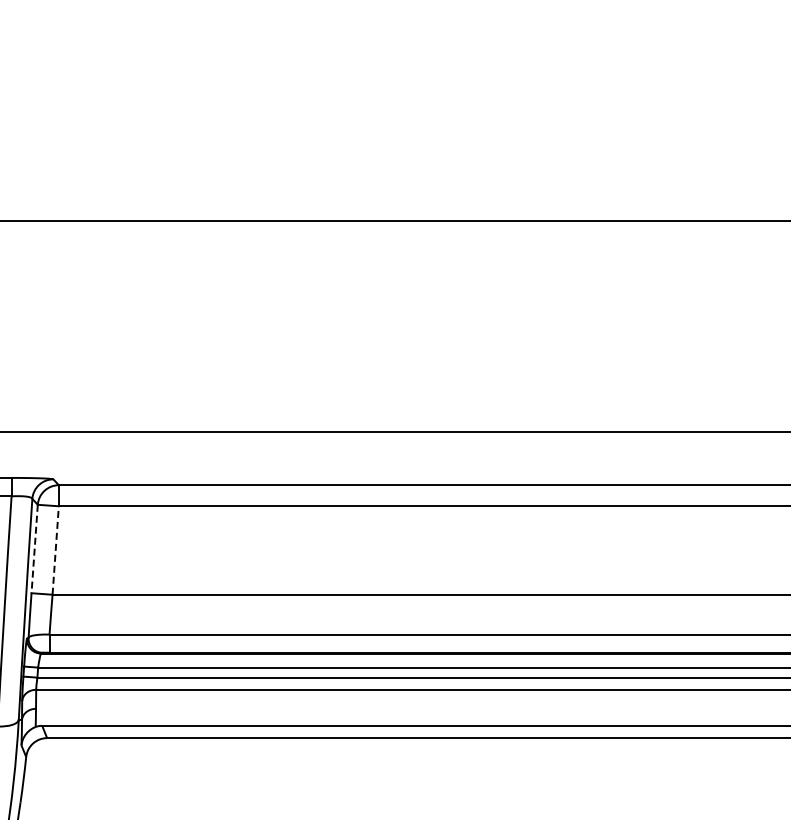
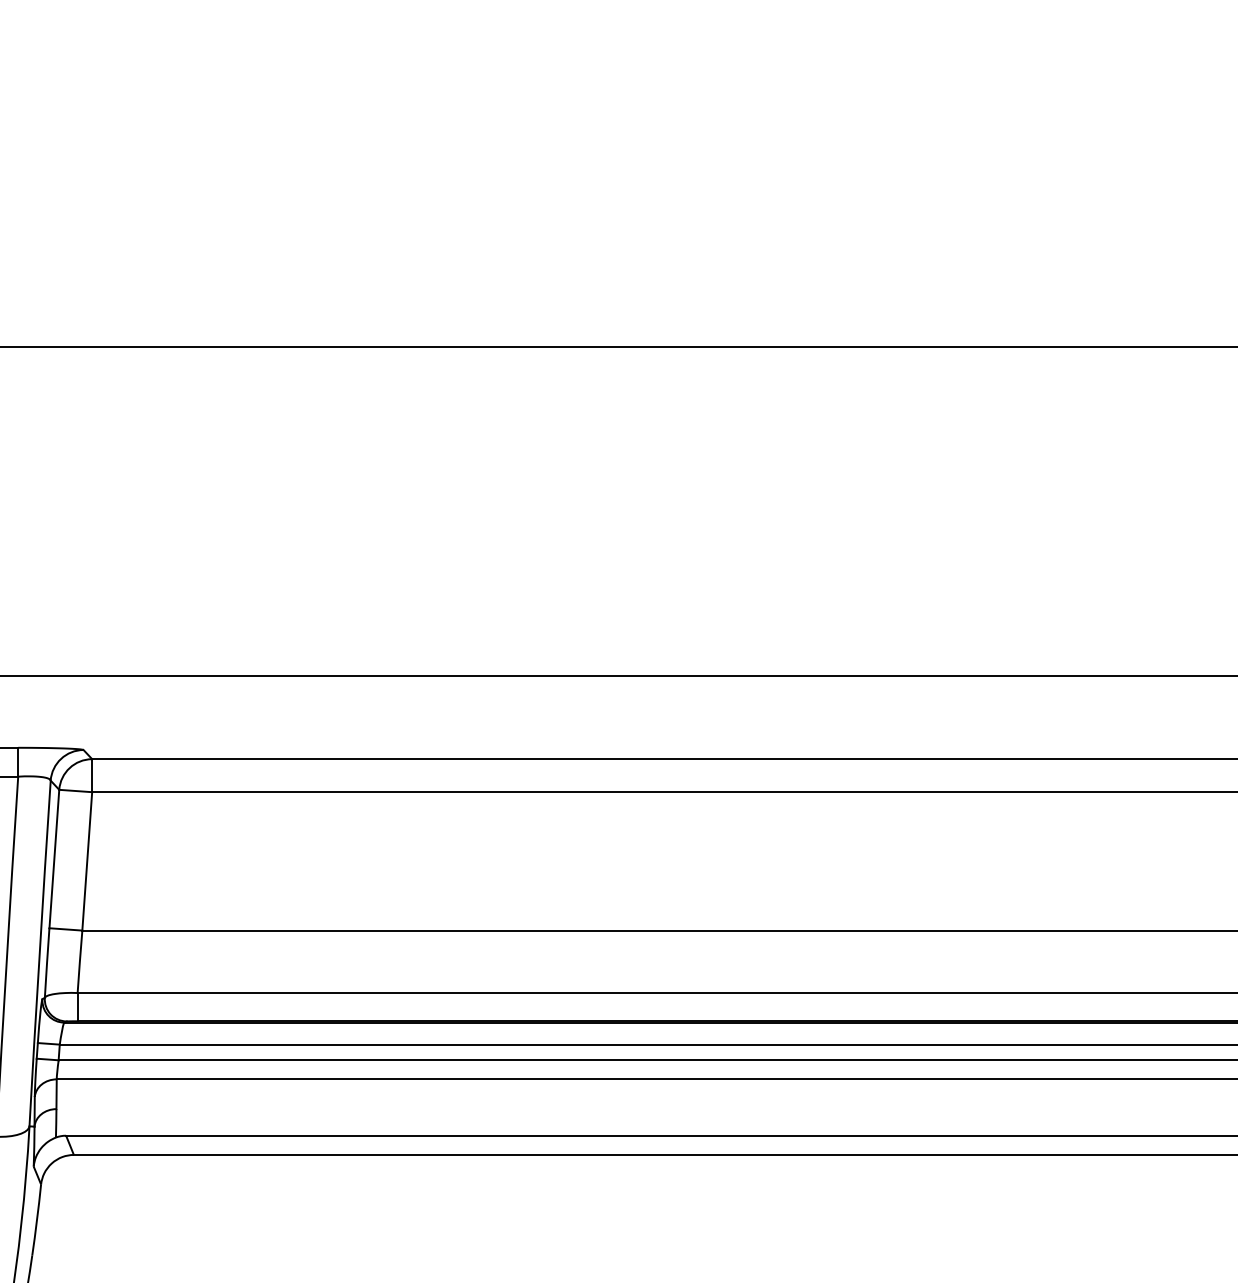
line: (34, 549) -> (54, 859), dashed -> solid
line: (55, 550) -> (86, 861), dashed -> solid

